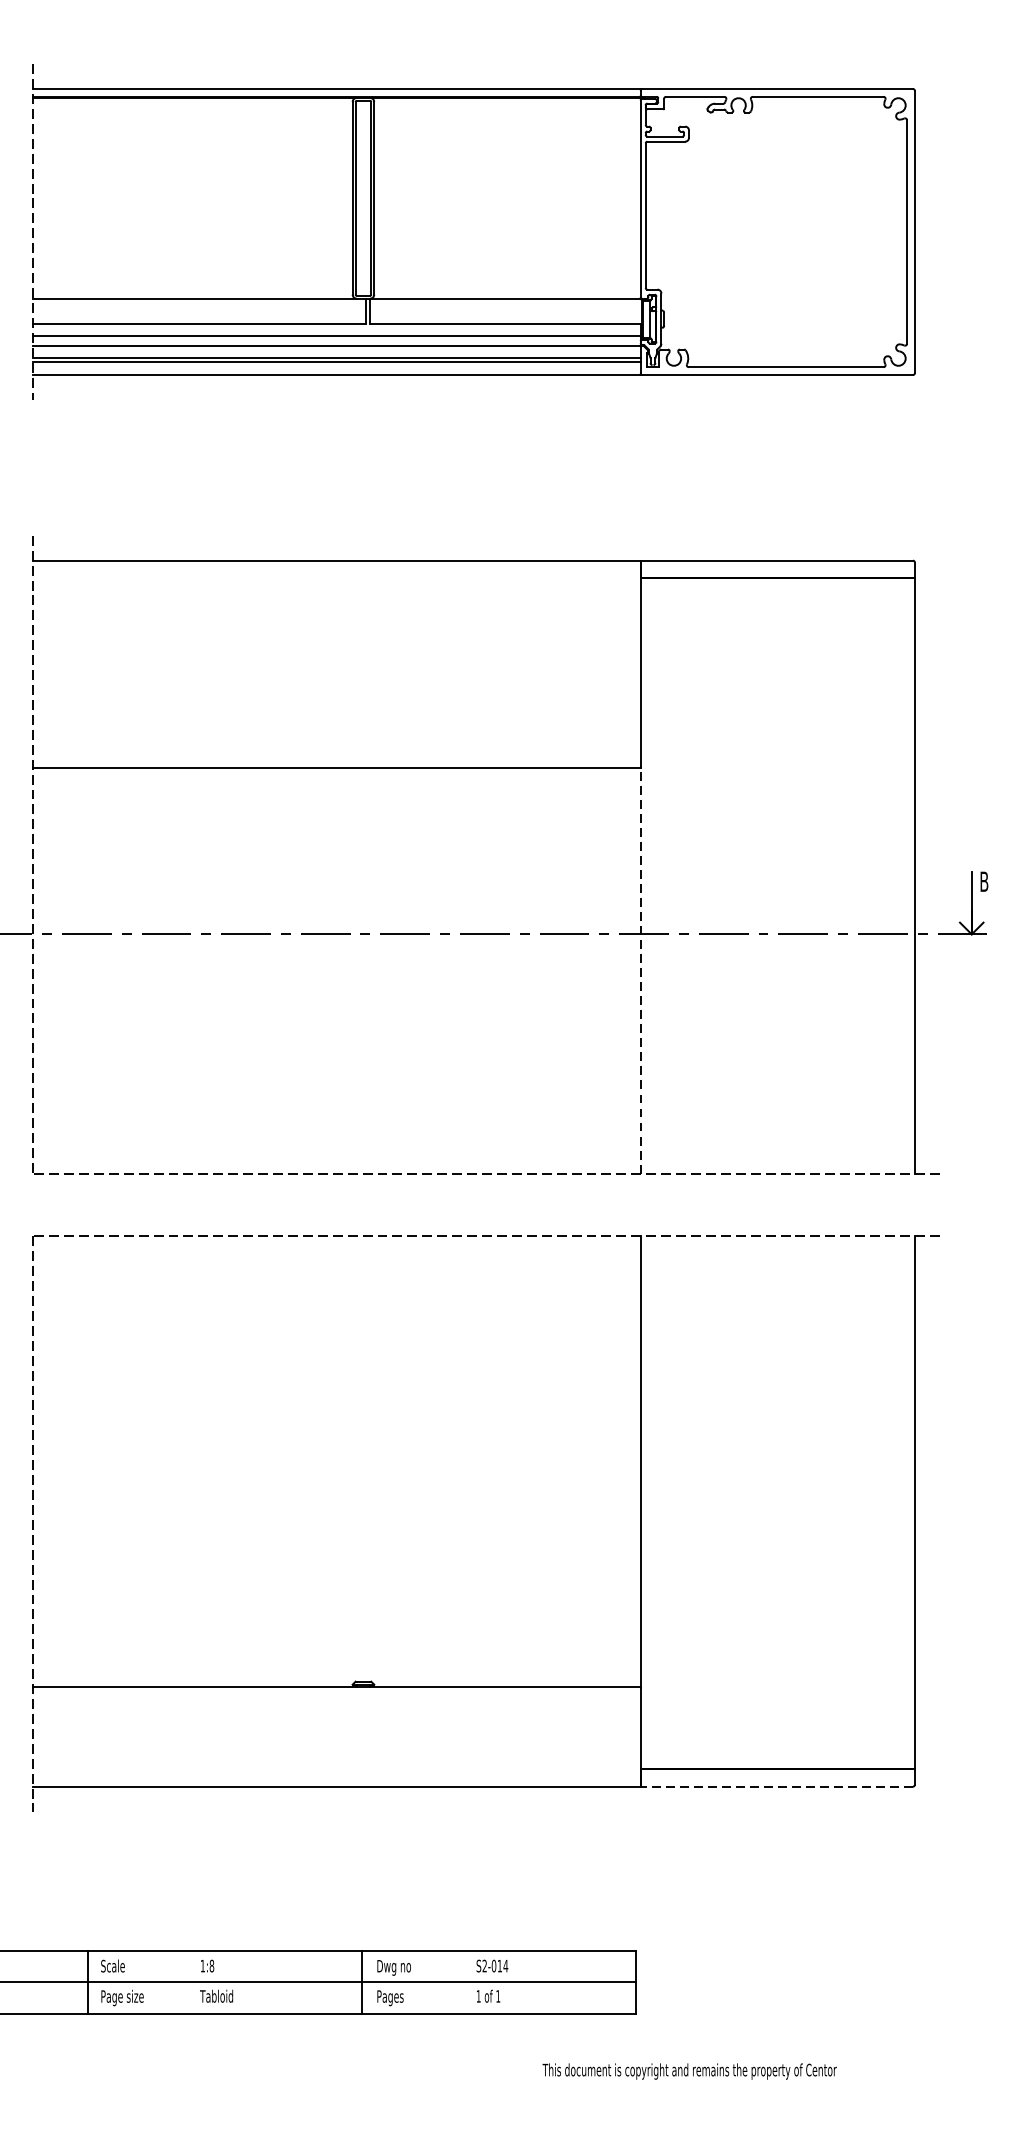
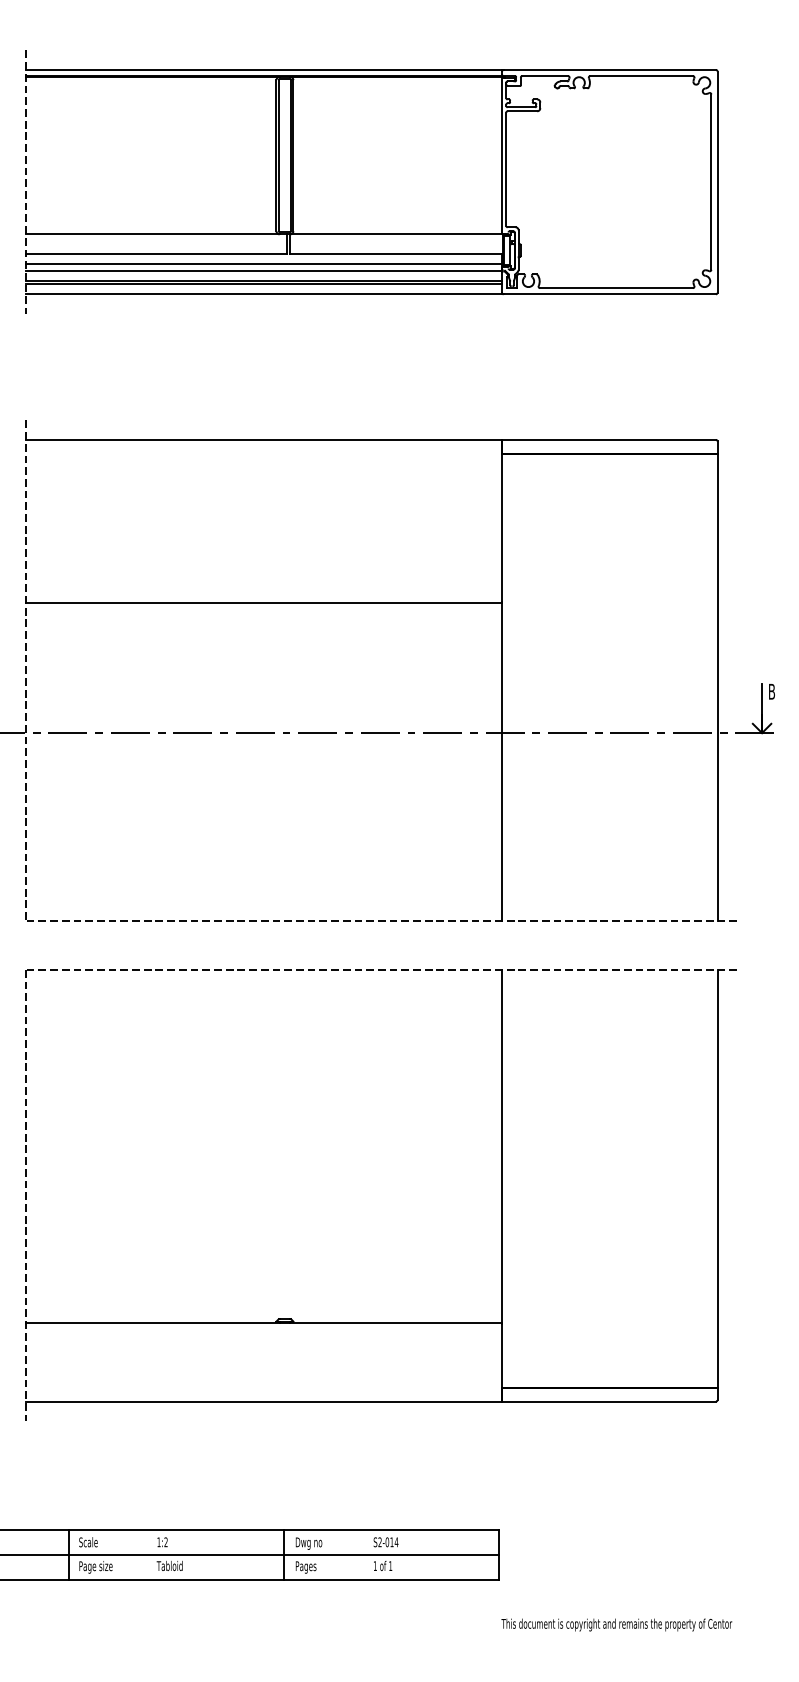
line: (640, 970) -> (502, 761), dashed -> solid
line: (777, 1786) -> (609, 1401), dashed -> solid
text: (211, 1966) -> (165, 1542), 1:8 -> 1:2
text: (689, 2070) -> (616, 1624), moved

